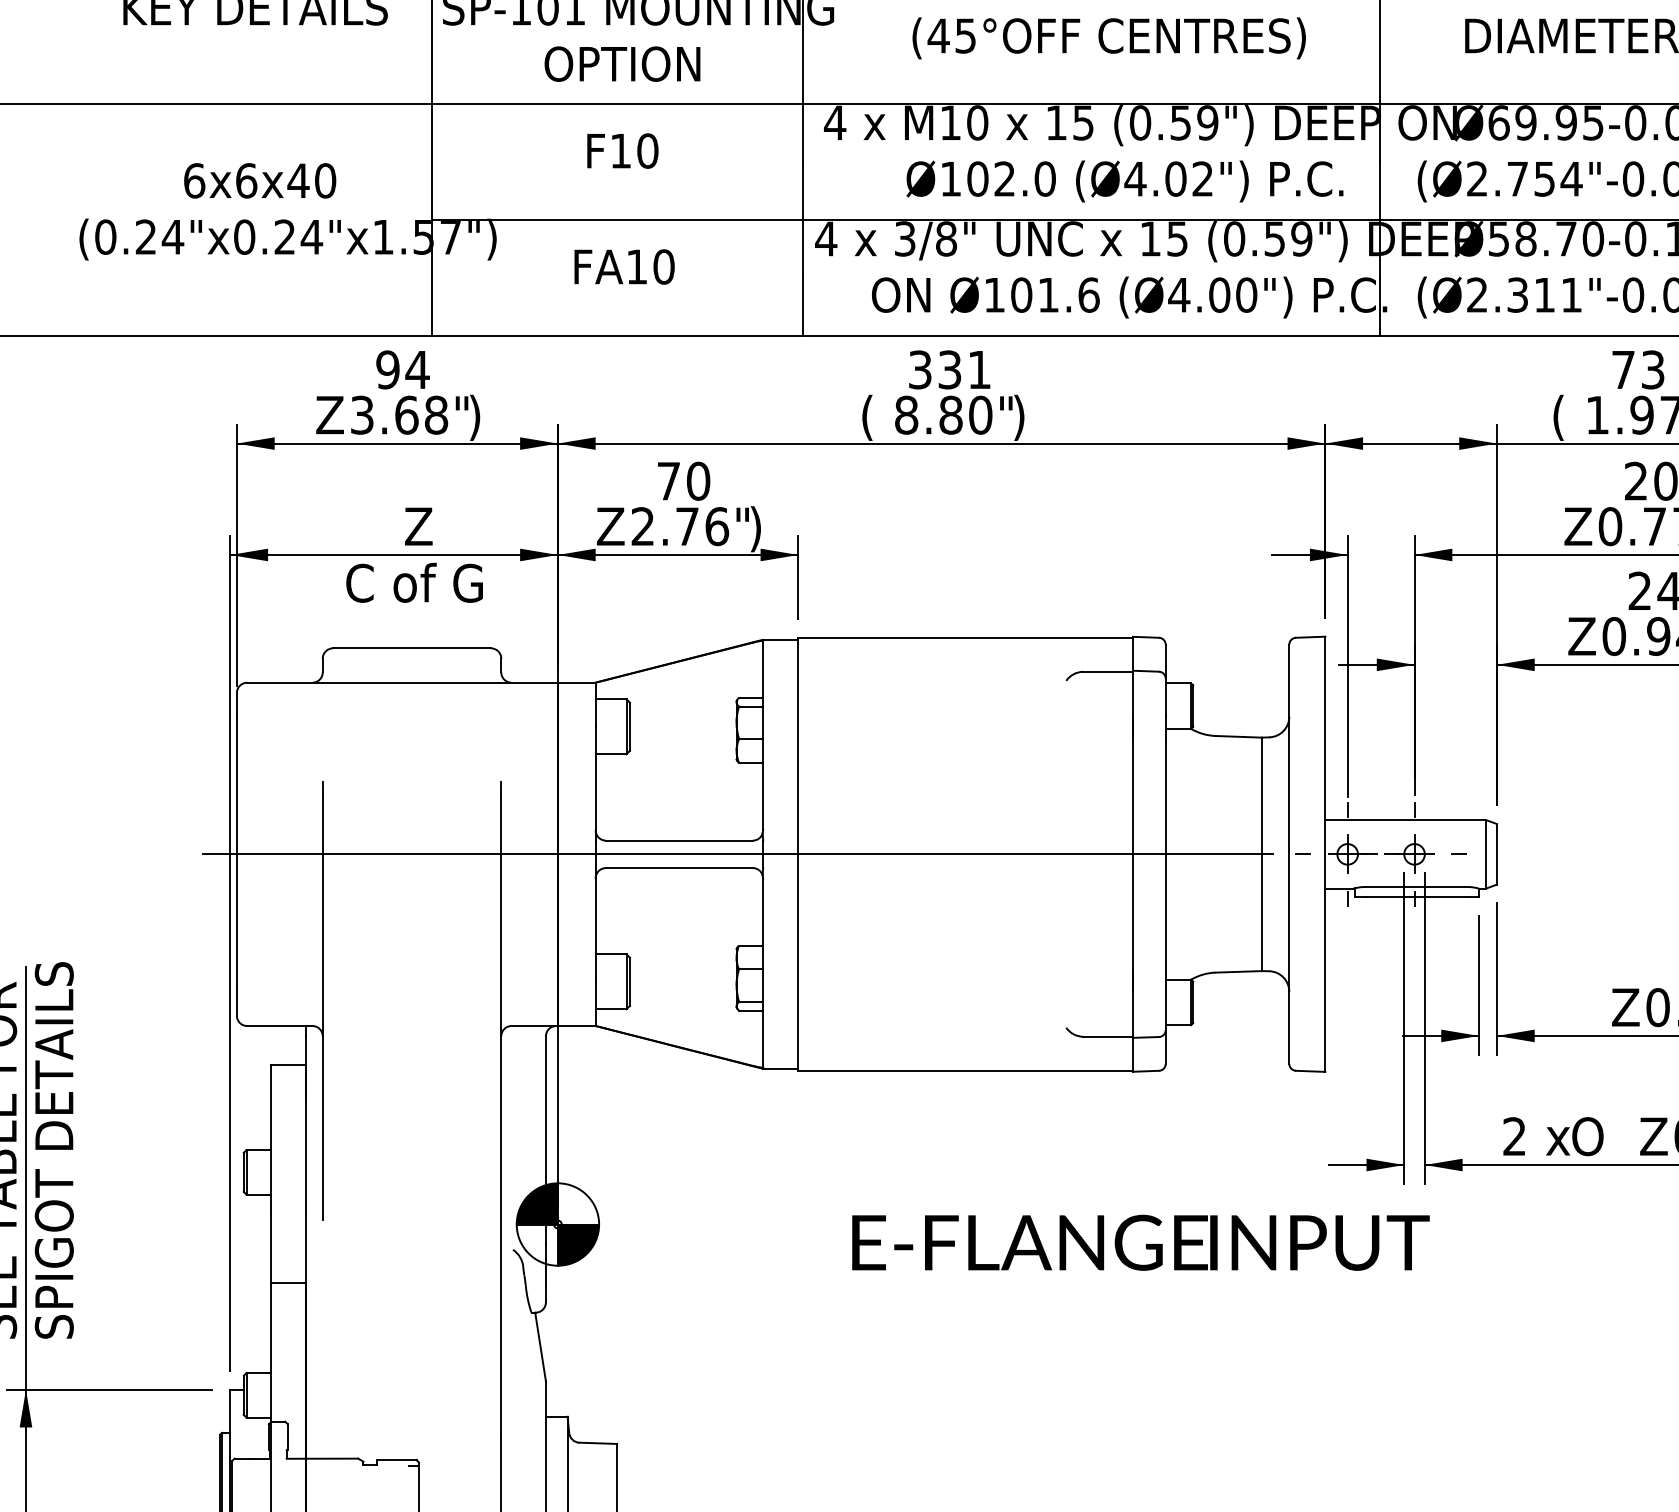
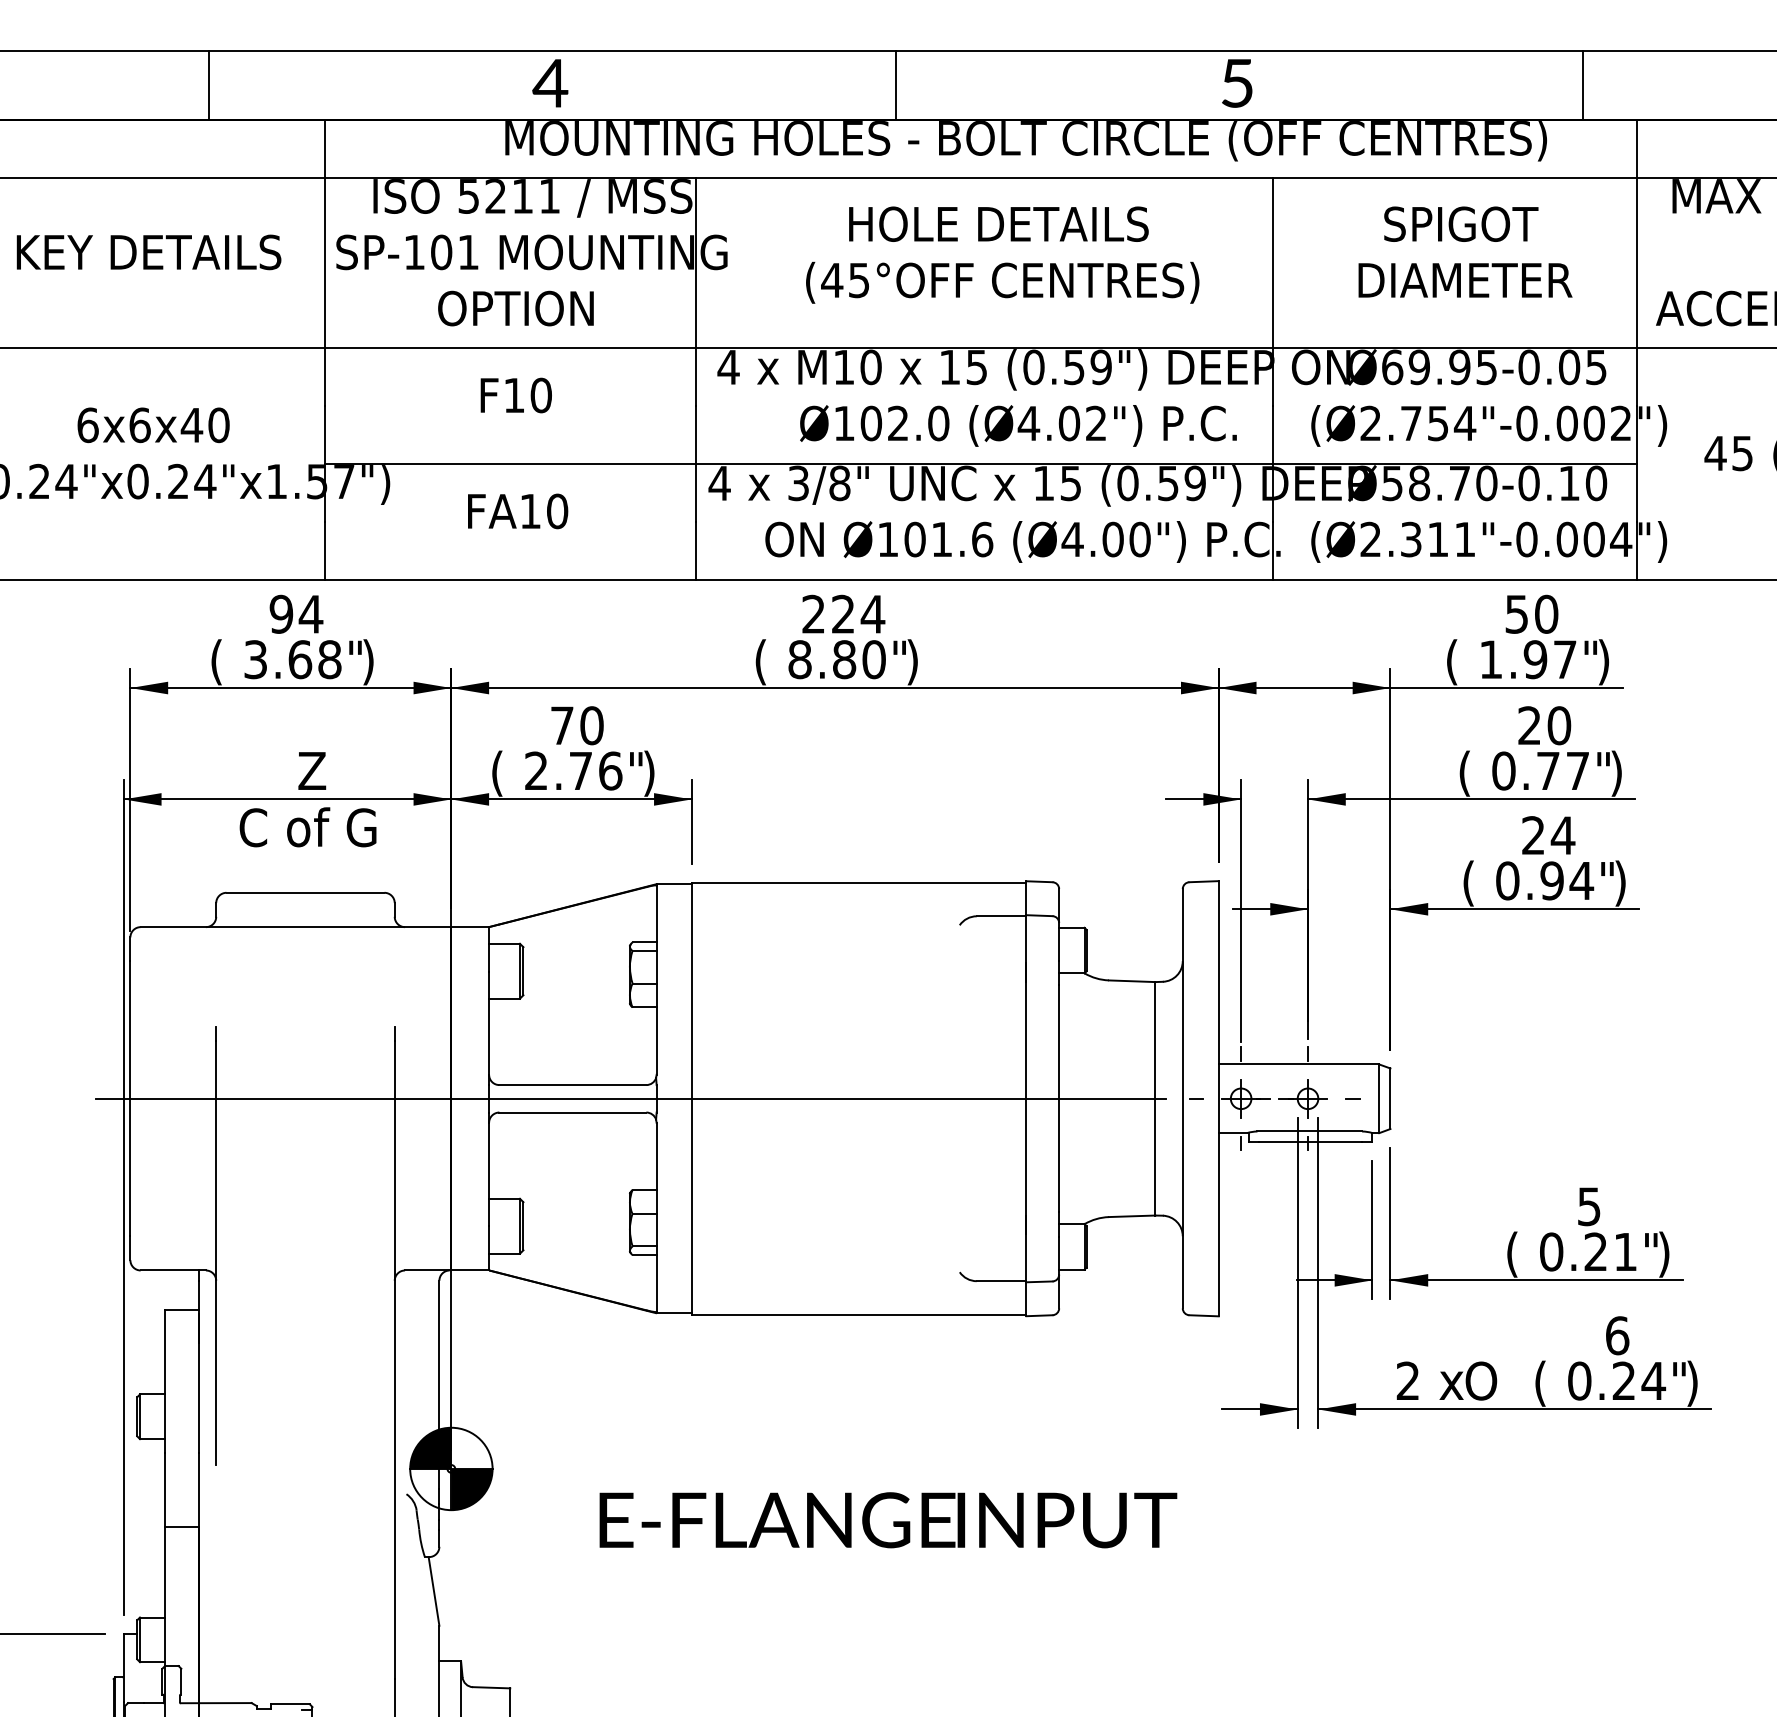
text: (1638, 369) -> (1531, 613), 73 -> 50
text: (950, 370) -> (843, 614), 331 -> 224
text: (330, 418) -> (223, 662), Z -> (
text: (611, 529) -> (504, 773), Z -> (
text: (1578, 529) -> (1471, 773), Z -> (
text: (1582, 639) -> (1475, 883), Z -> (
text: (1626, 1010) -> (1519, 1254), Z -> (
text: (1654, 1139) -> (1547, 1383), Z -> (
text: (1141, 1243) -> (888, 1520), moved

